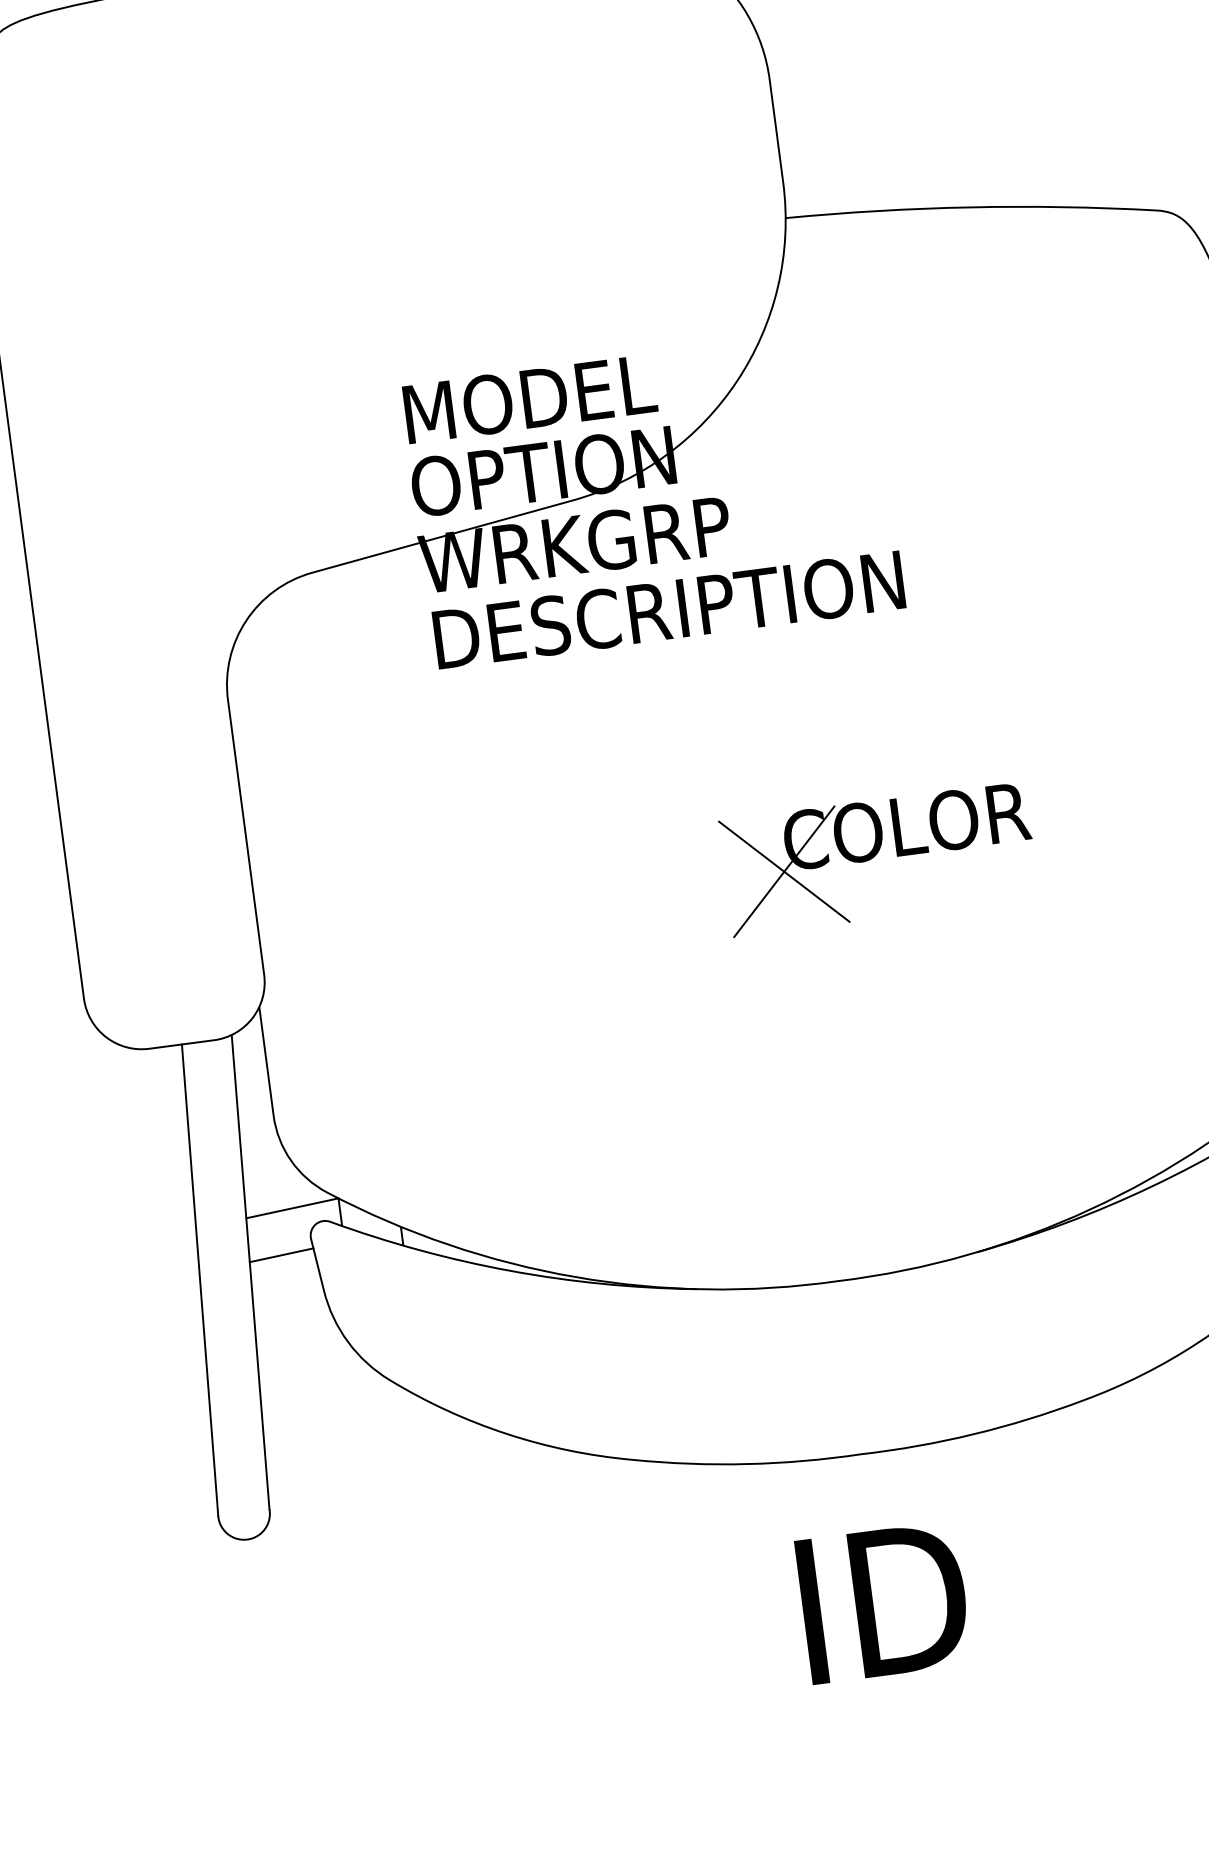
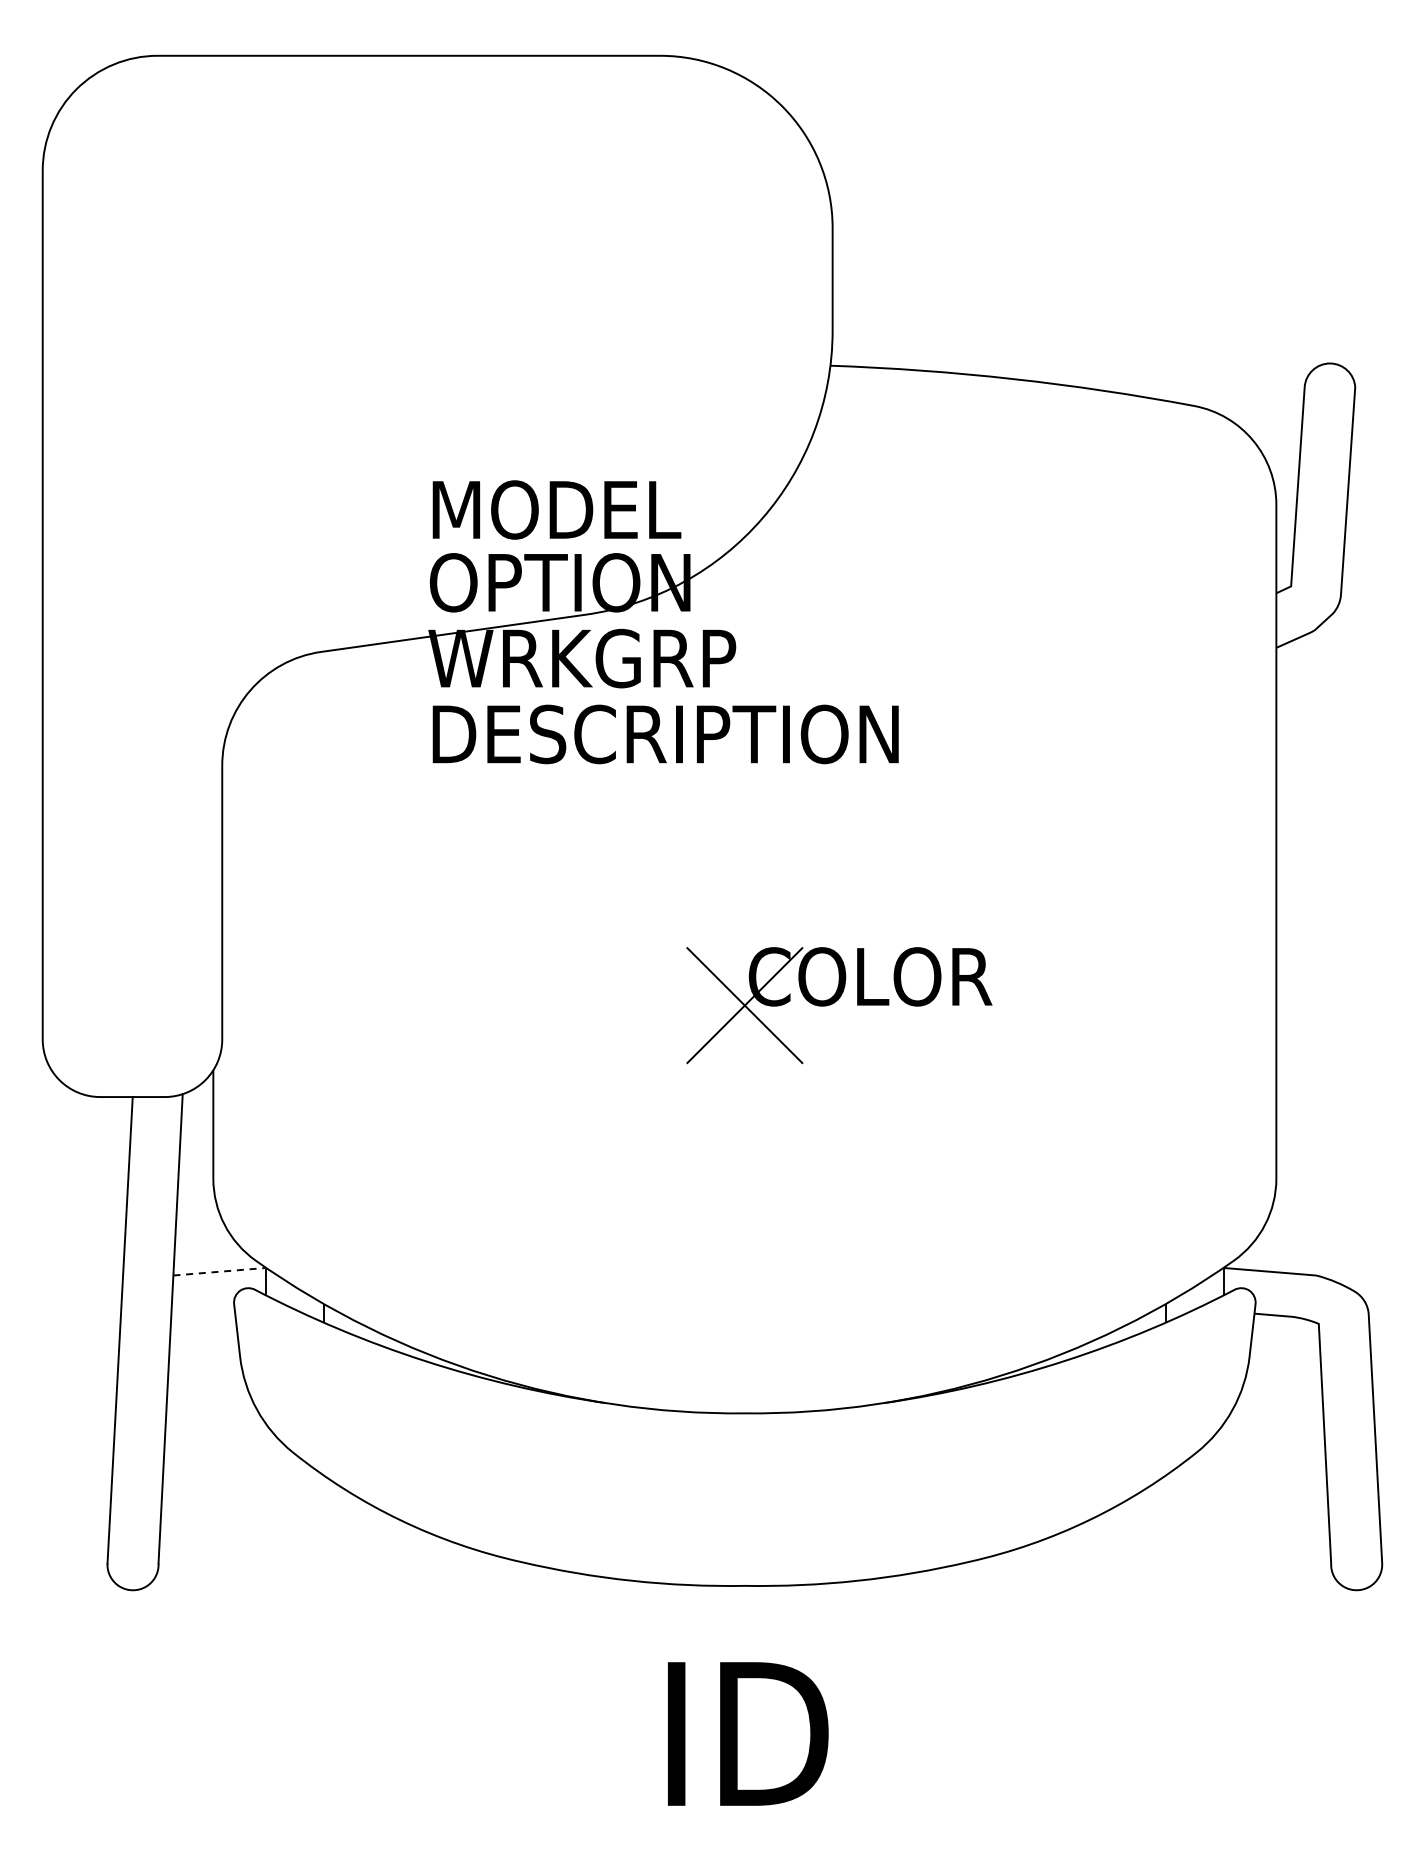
line: (292, 1208) -> (219, 1271), solid -> dashed
line: (281, 1254) -> (203, 1315), removed

